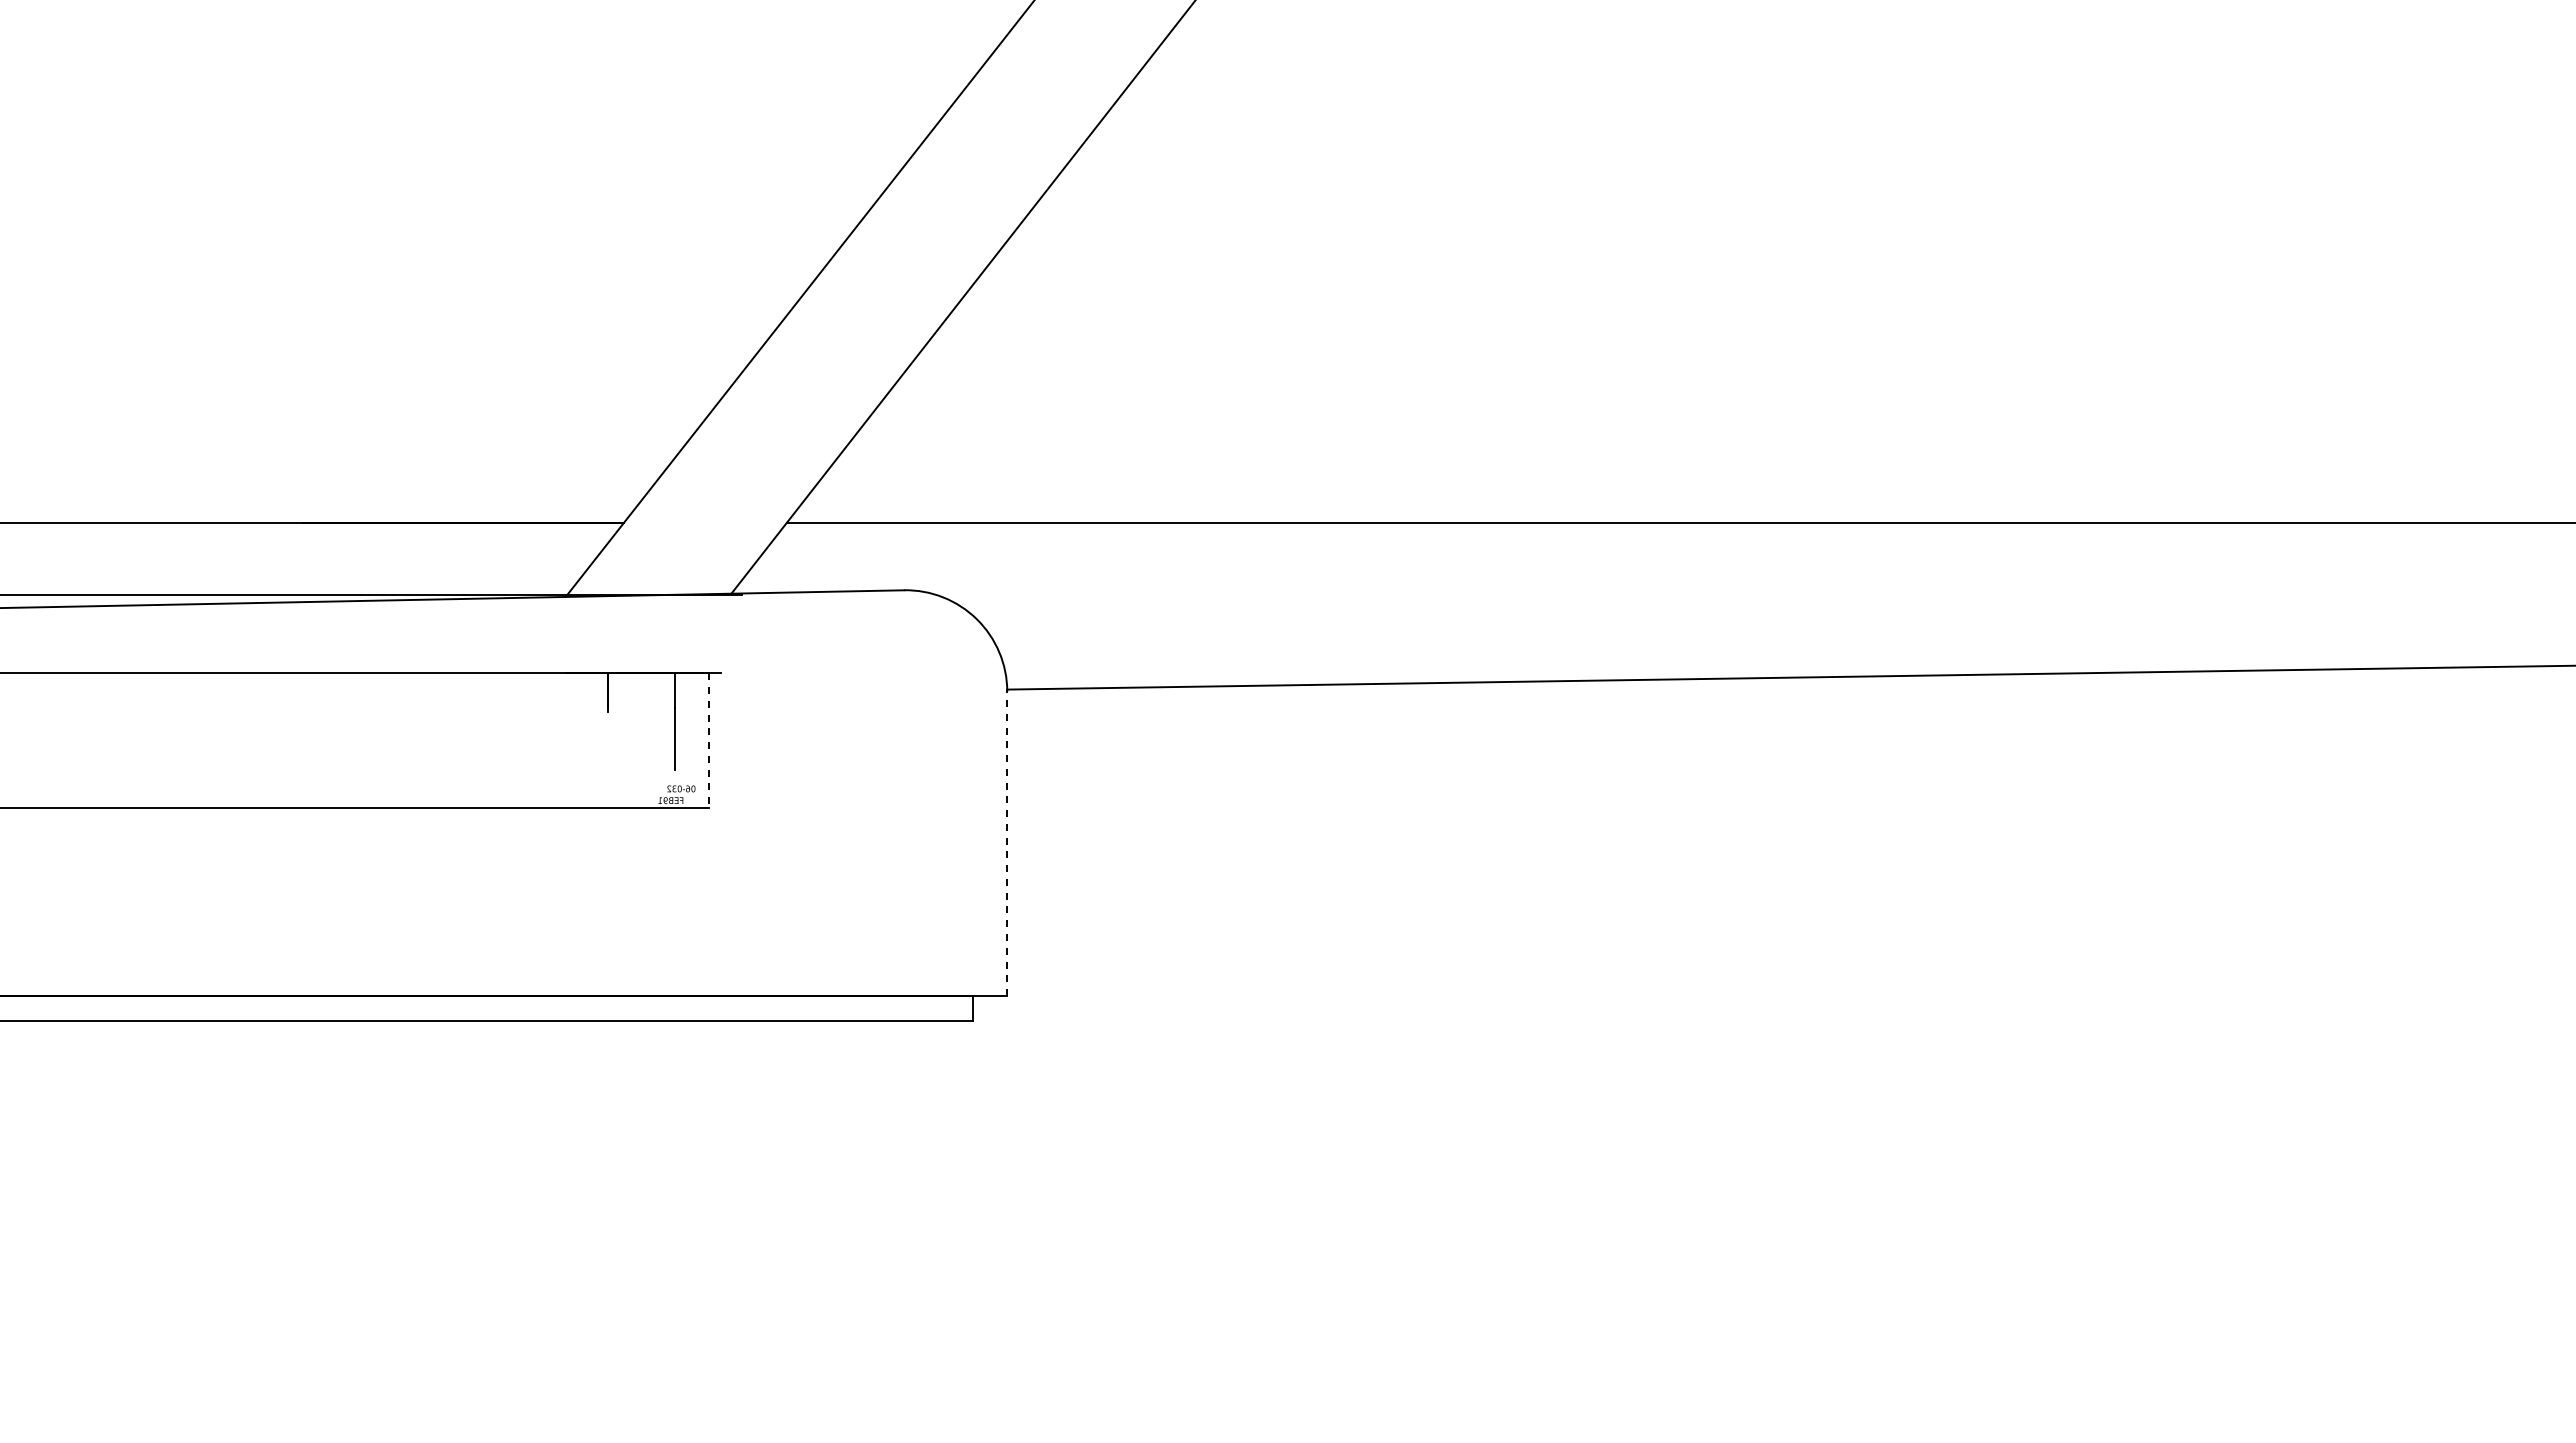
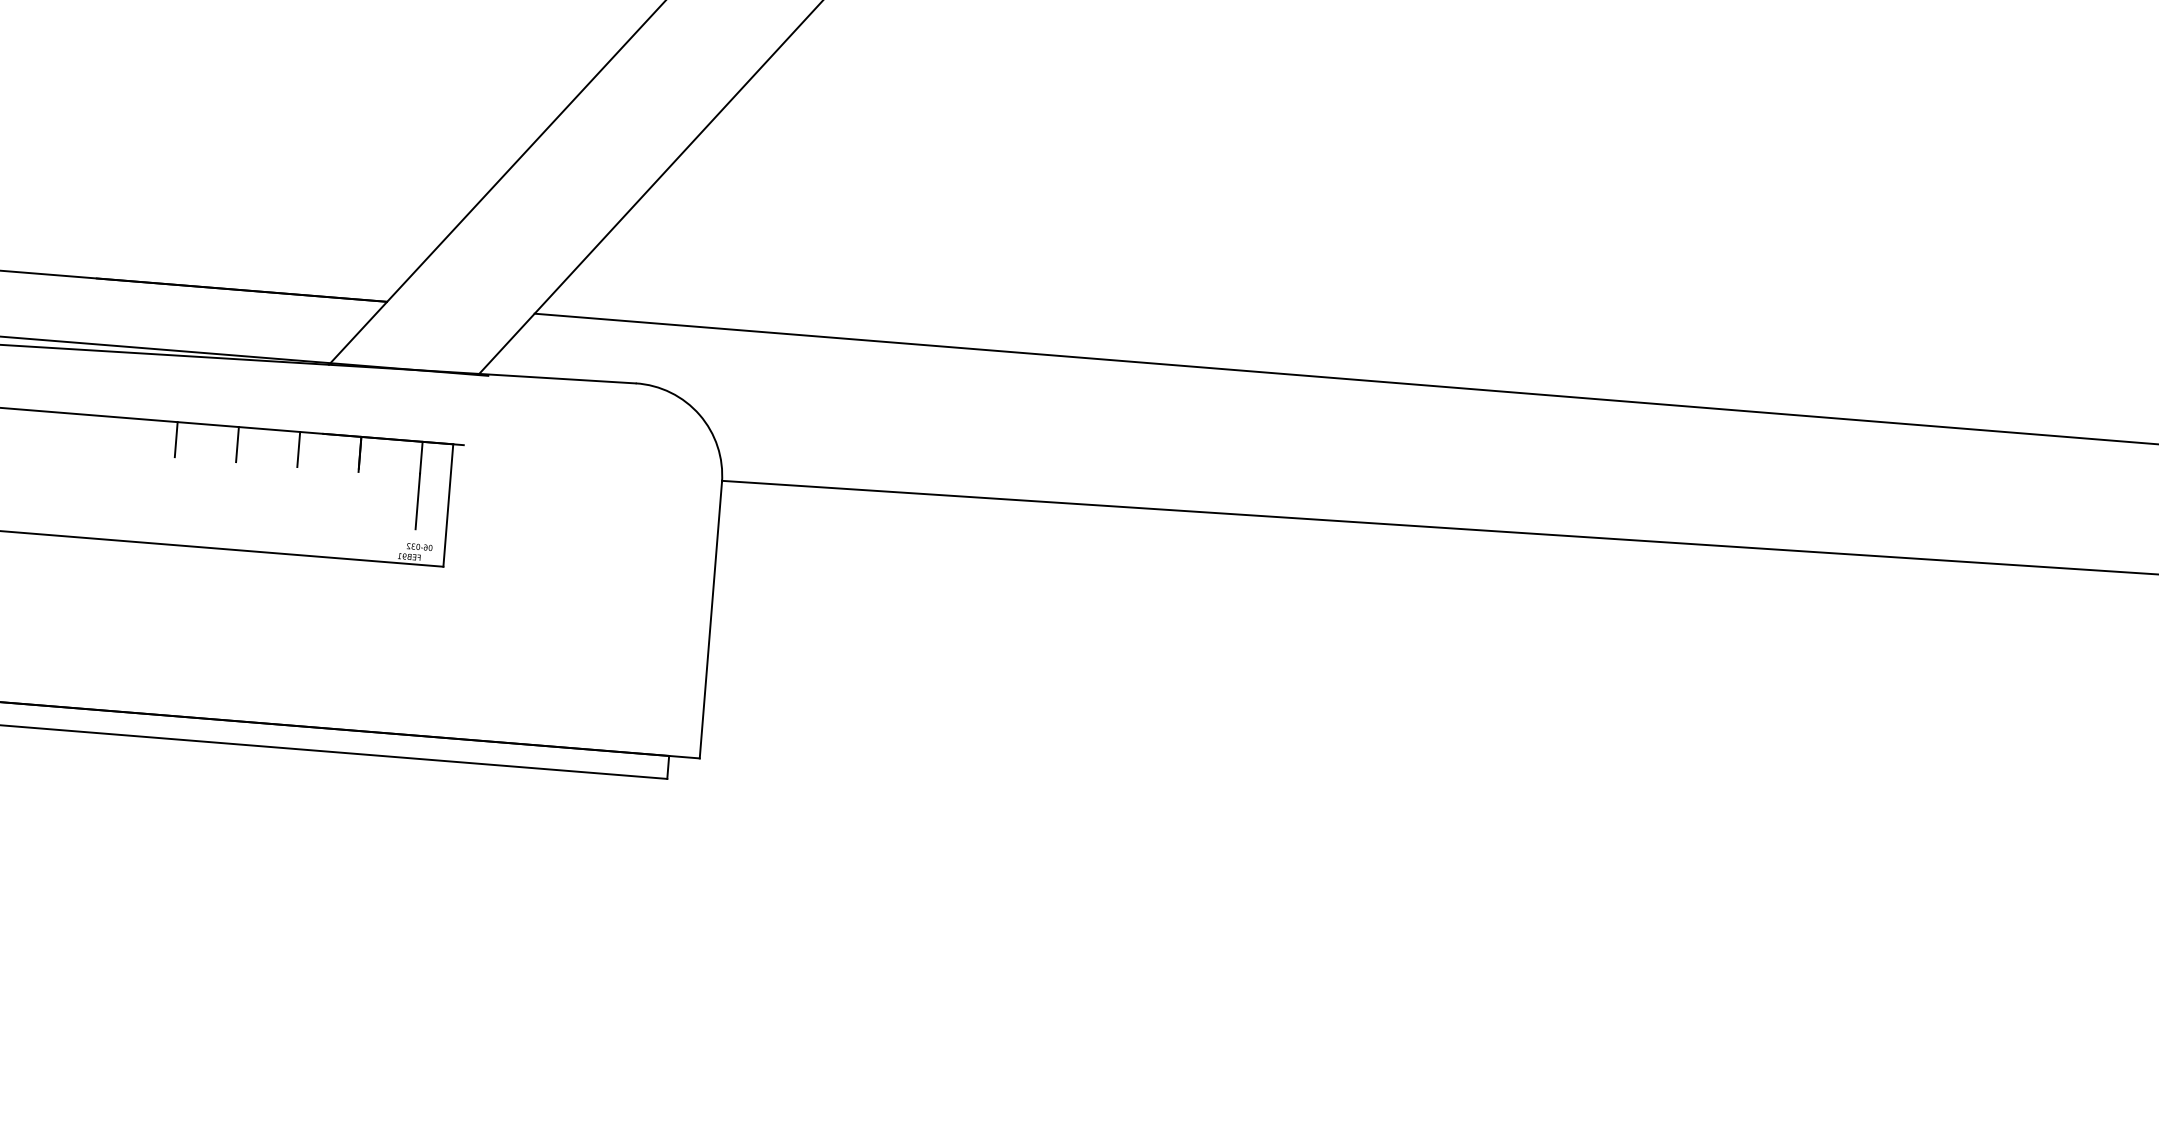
line: (404, 692) -> (175, 439), added
line: (472, 692) -> (237, 444), added
line: (540, 692) -> (299, 449), added
line: (709, 740) -> (448, 505), dashed -> solid
line: (1007, 842) -> (711, 619), dashed -> solid

